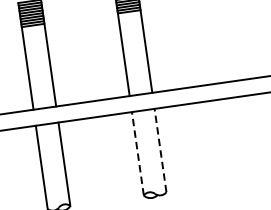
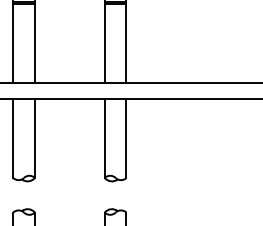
line: (160, 150) -> (126, 138), dashed -> solid
line: (137, 154) -> (104, 138), dashed -> solid

